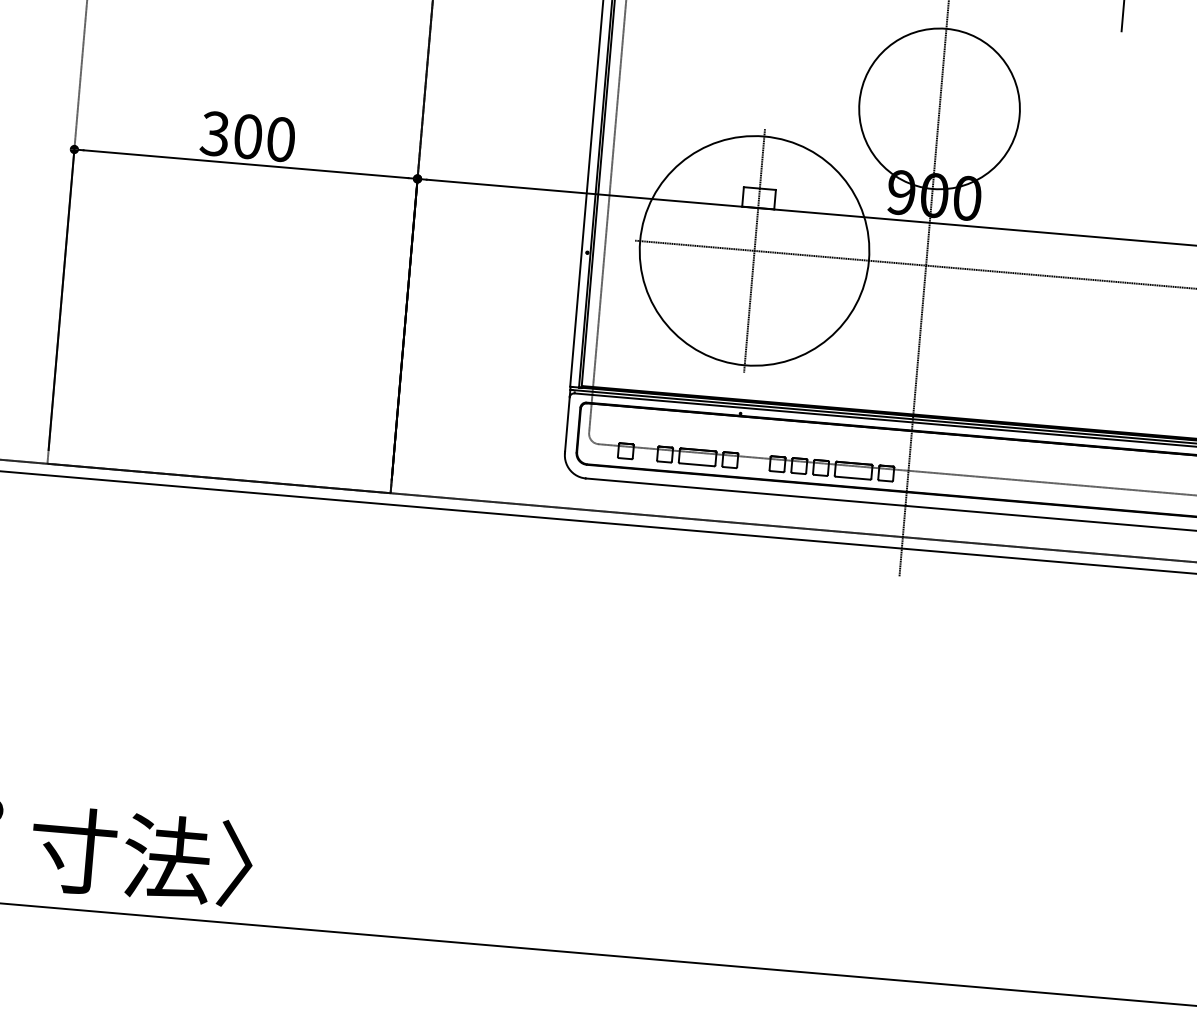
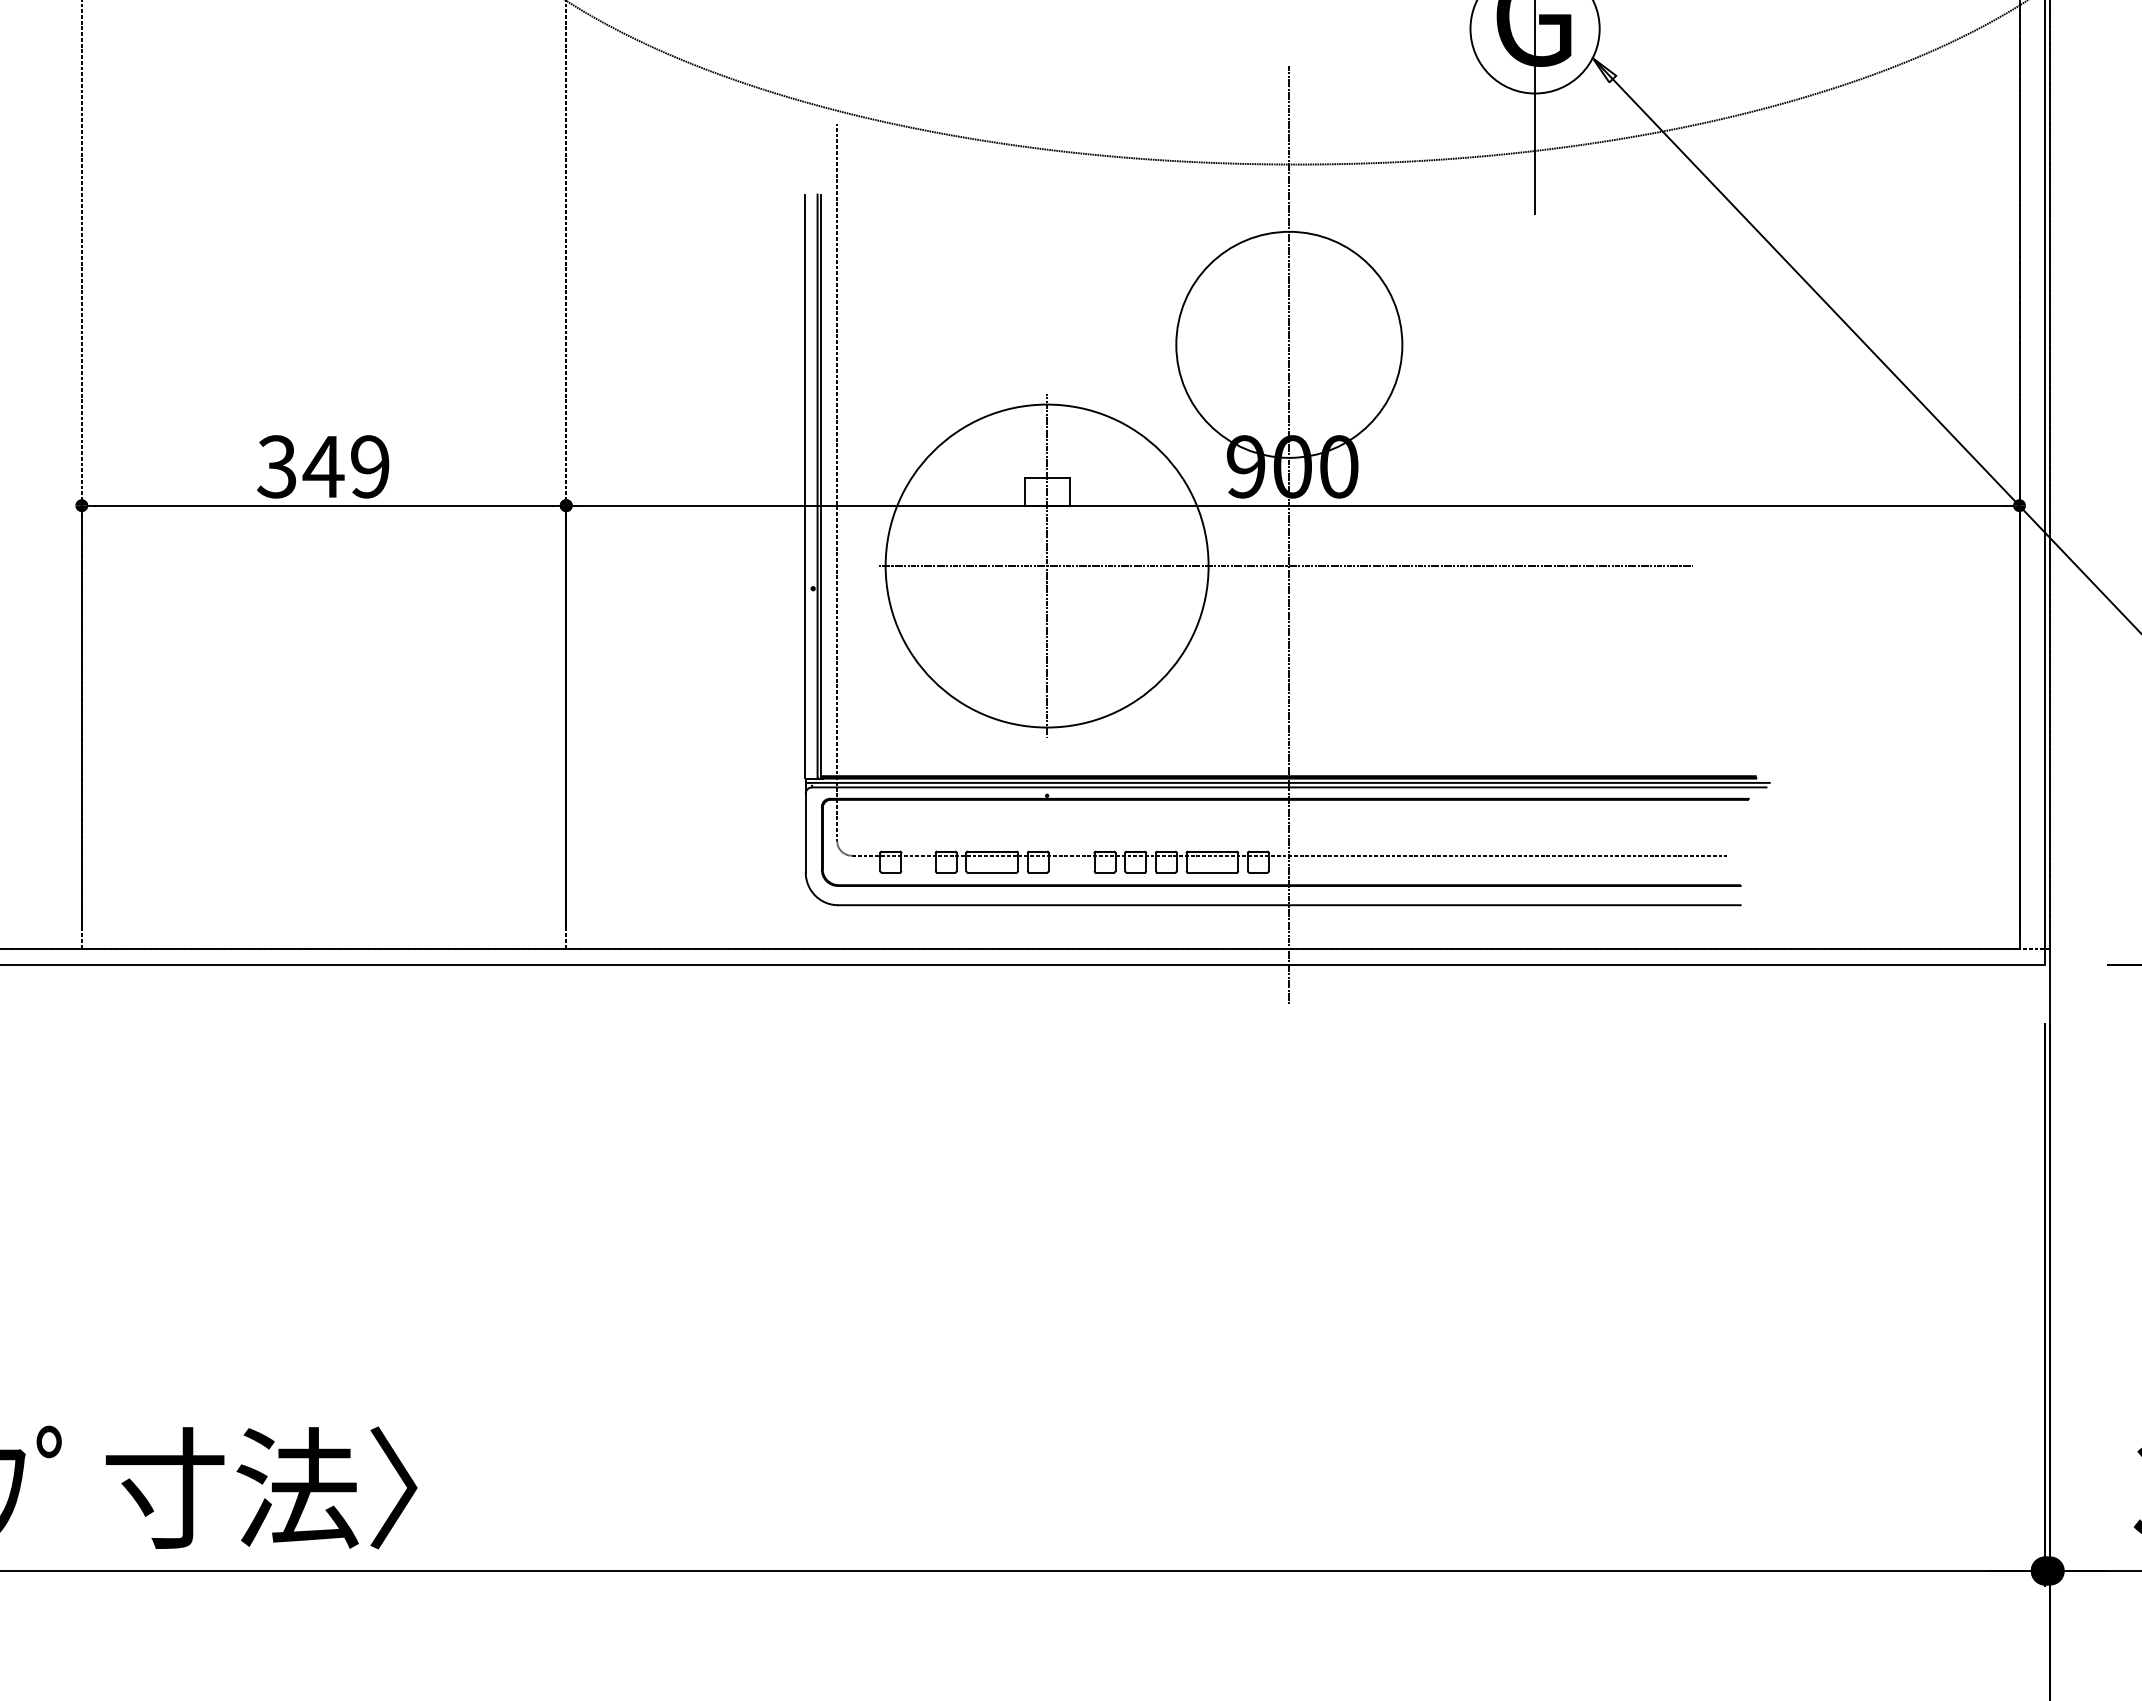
text: (263, 137) -> (345, 466), 300 -> 349

